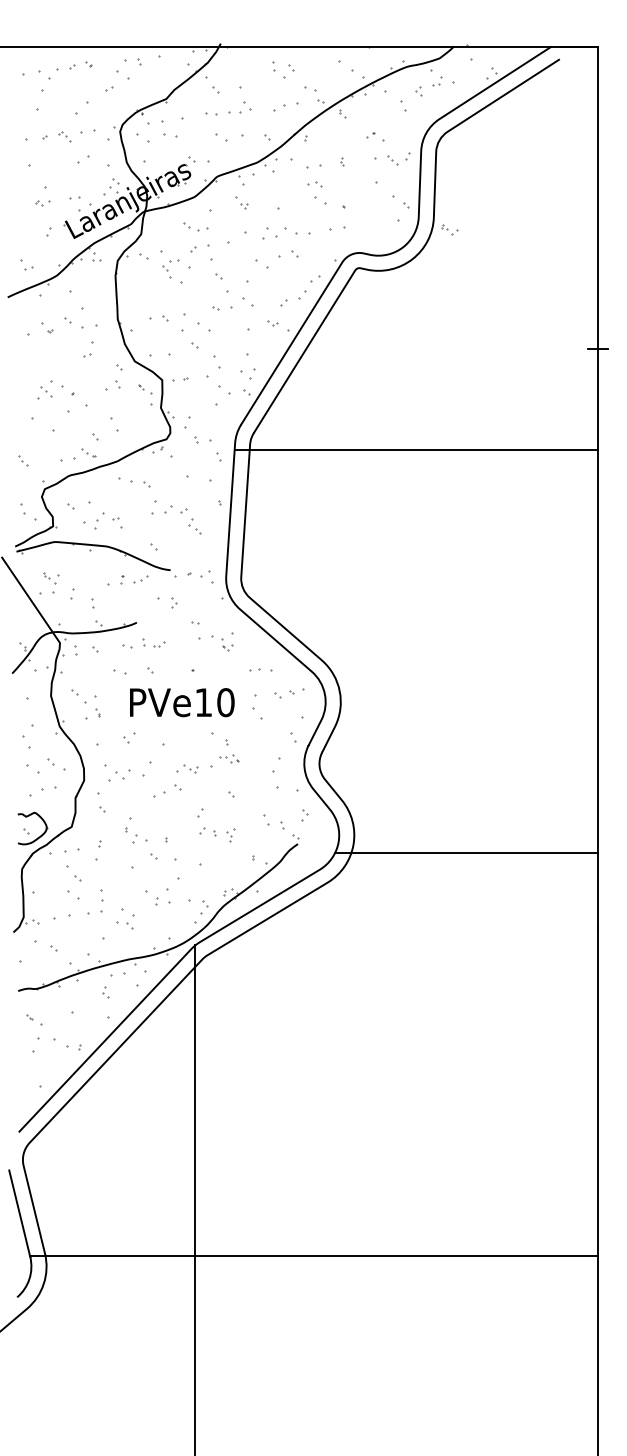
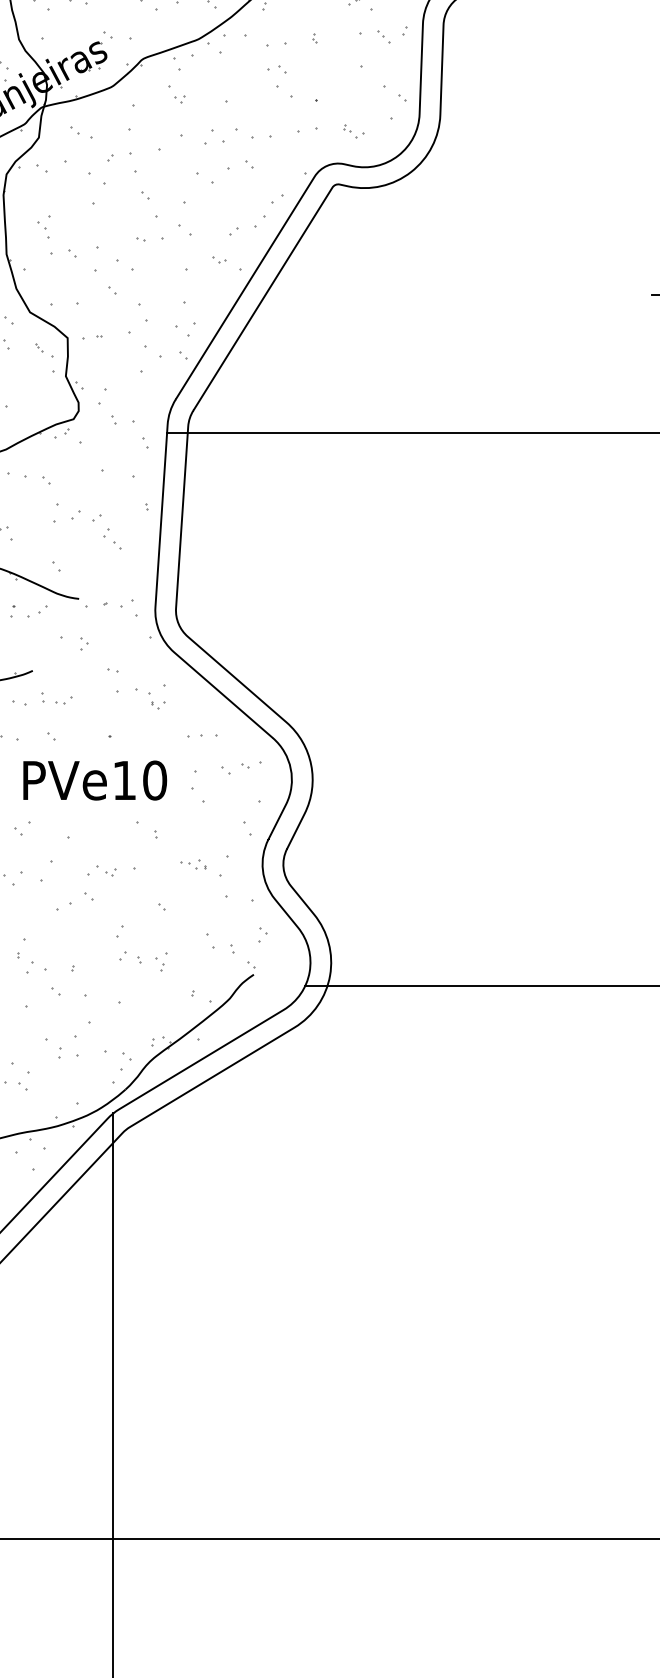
part: (191, 226) -> (81, 131), moved
part: (449, 229) -> (353, 131), moved
part: (166, 269) -> (43, 227), moved
part: (229, 758) -> (194, 864), moved

